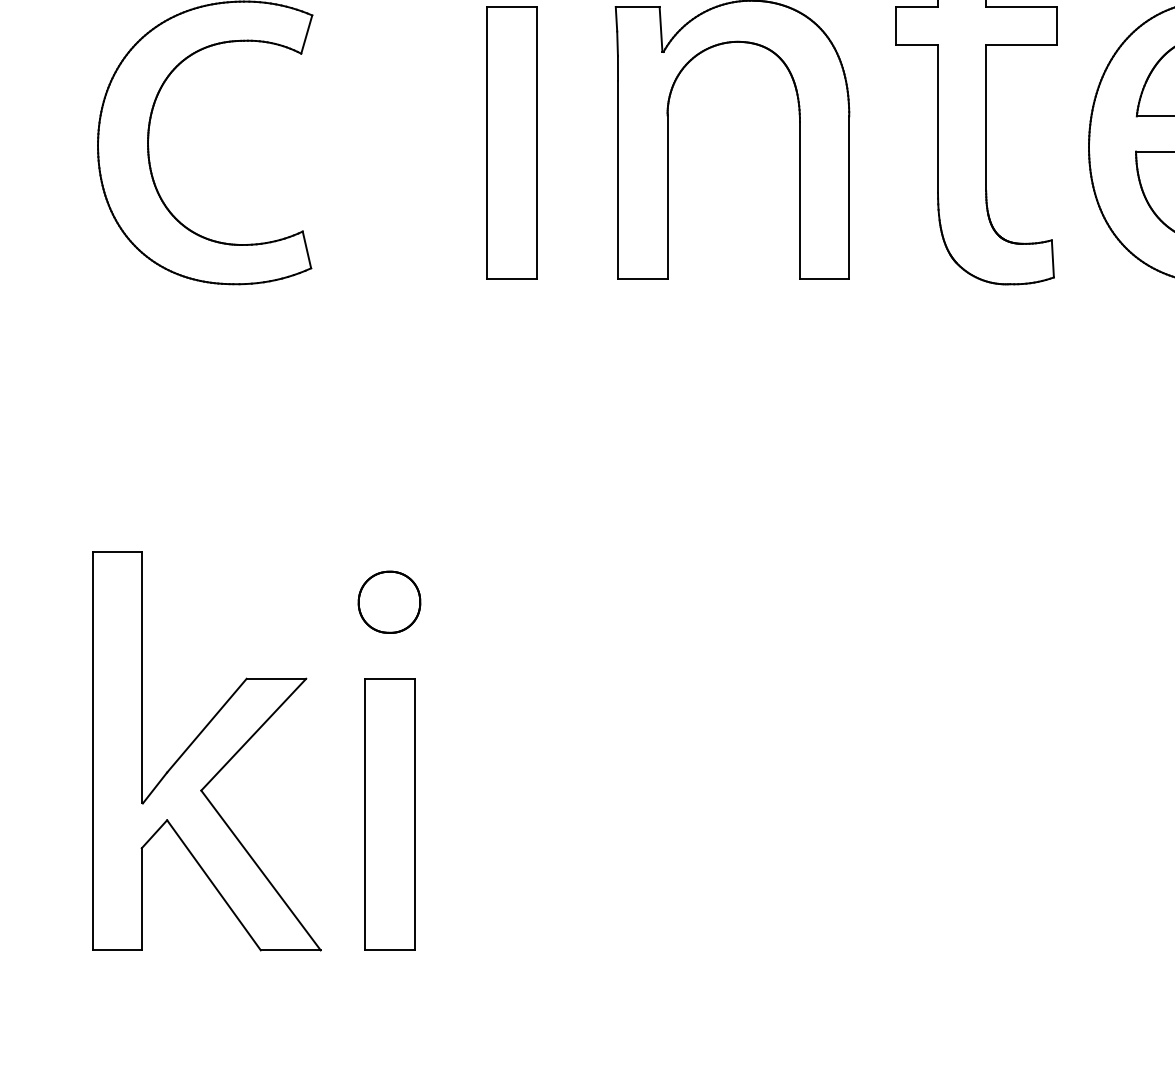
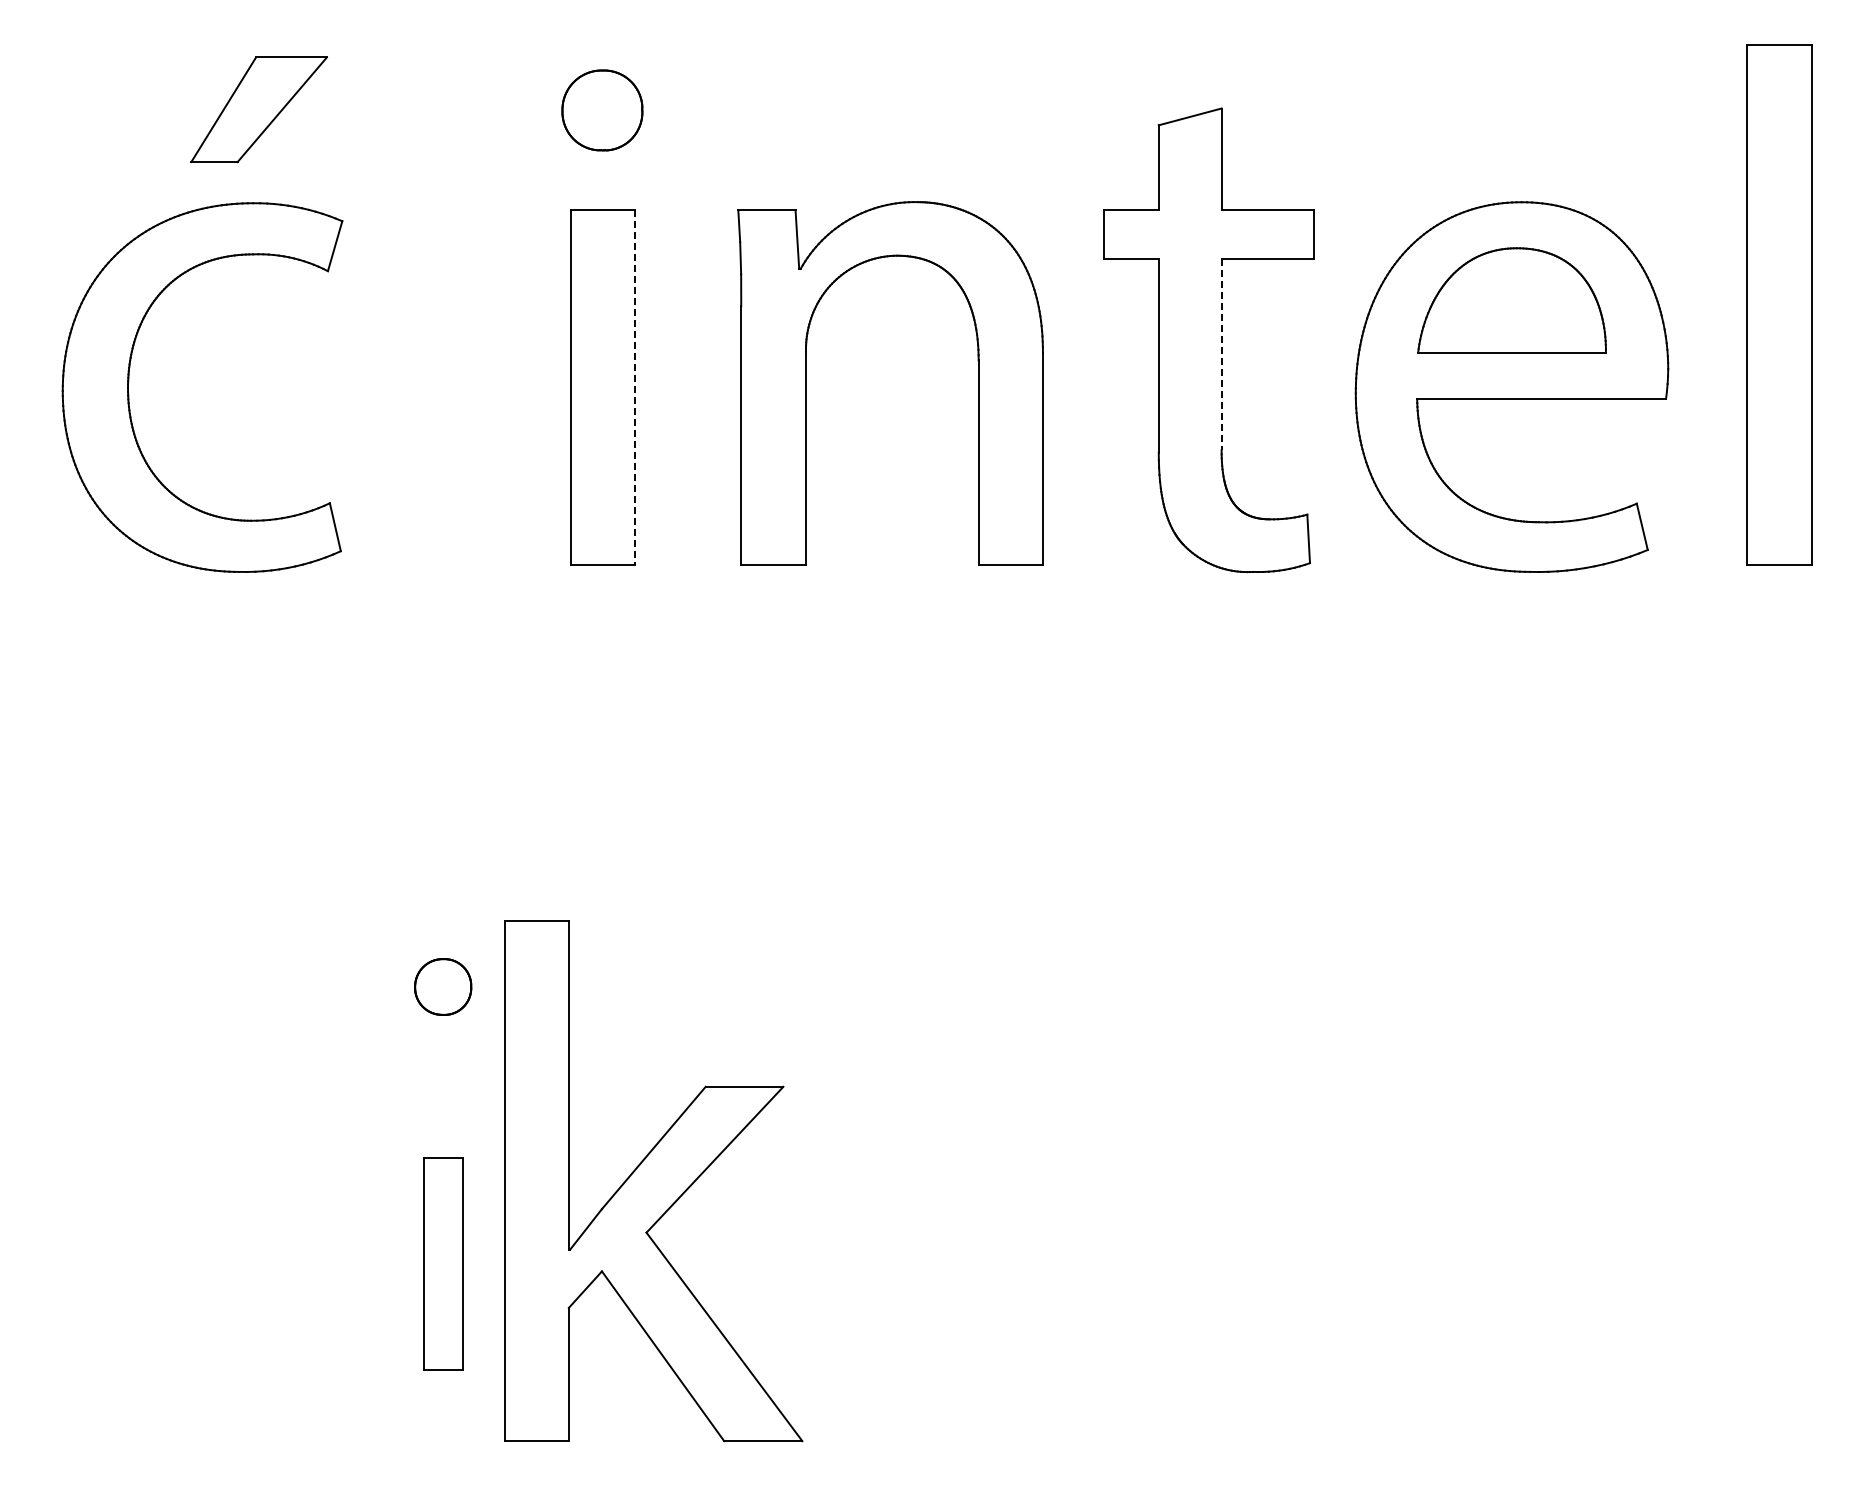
line: (986, 117) -> (1221, 354), solid -> dashed
line: (536, 142) -> (635, 387), solid -> dashed
part: (389, 601) -> (443, 986), size x0.7
part: (206, 751) -> (653, 1181), moved
part: (389, 814) -> (443, 1263), size x0.6

